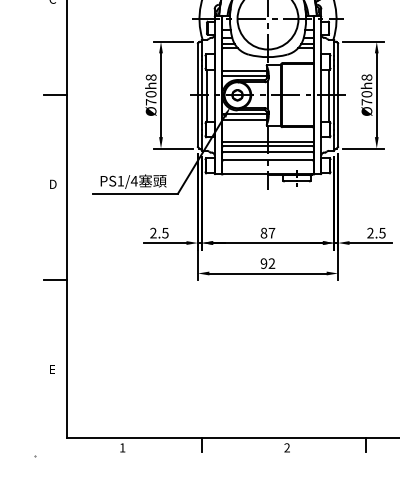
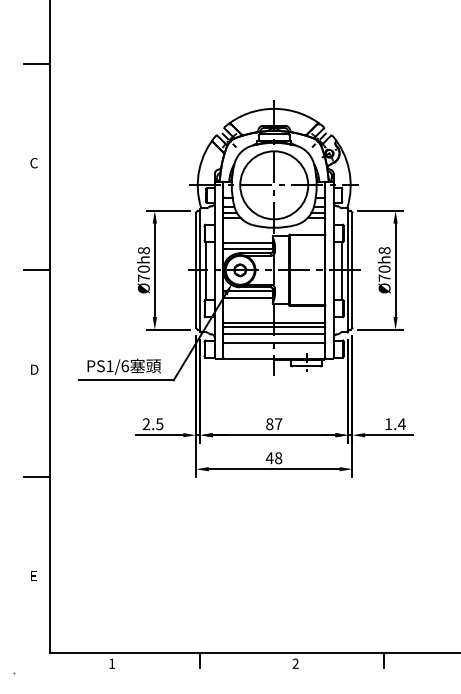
text: (134, 181) -> (125, 366), PS1/4 -> PS1/6
text: (376, 233) -> (395, 424), 2.5 -> 1.4
text: (267, 263) -> (273, 458), 92 -> 48

